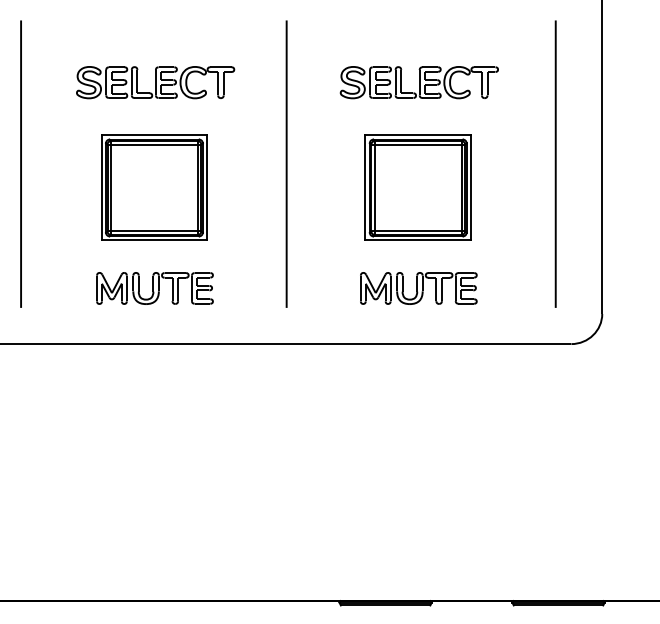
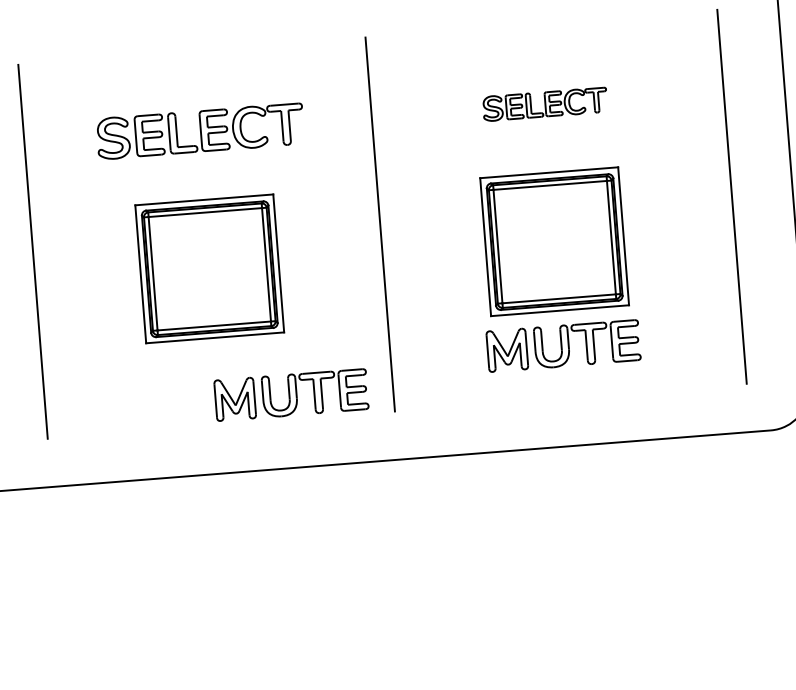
part: (418, 82) -> (544, 104), size x0.6
part: (154, 288) -> (290, 395), moved
part: (418, 288) -> (563, 346), moved

